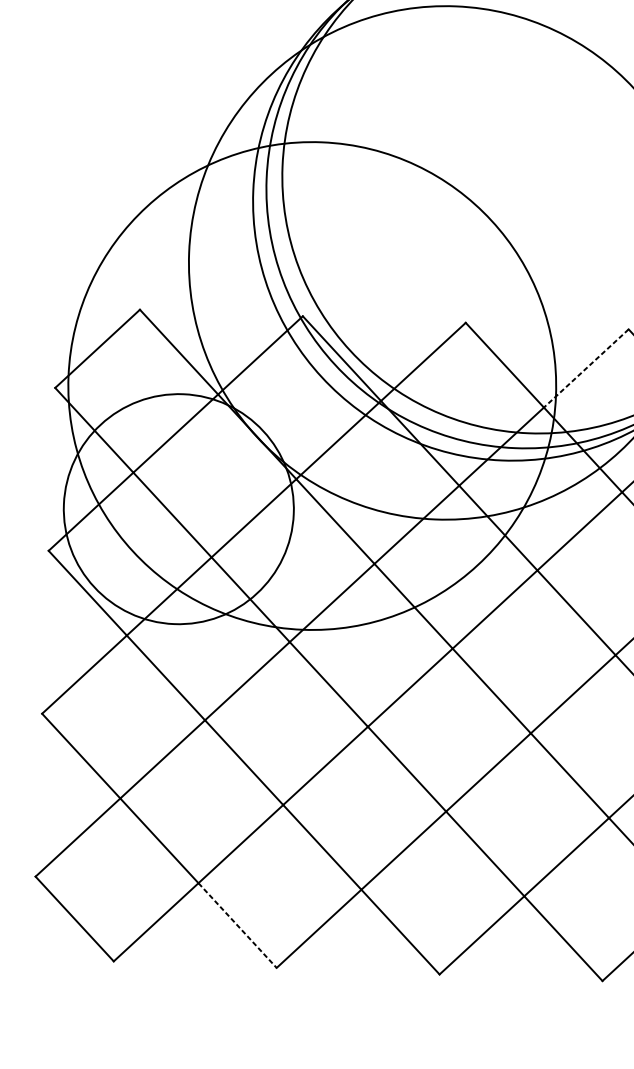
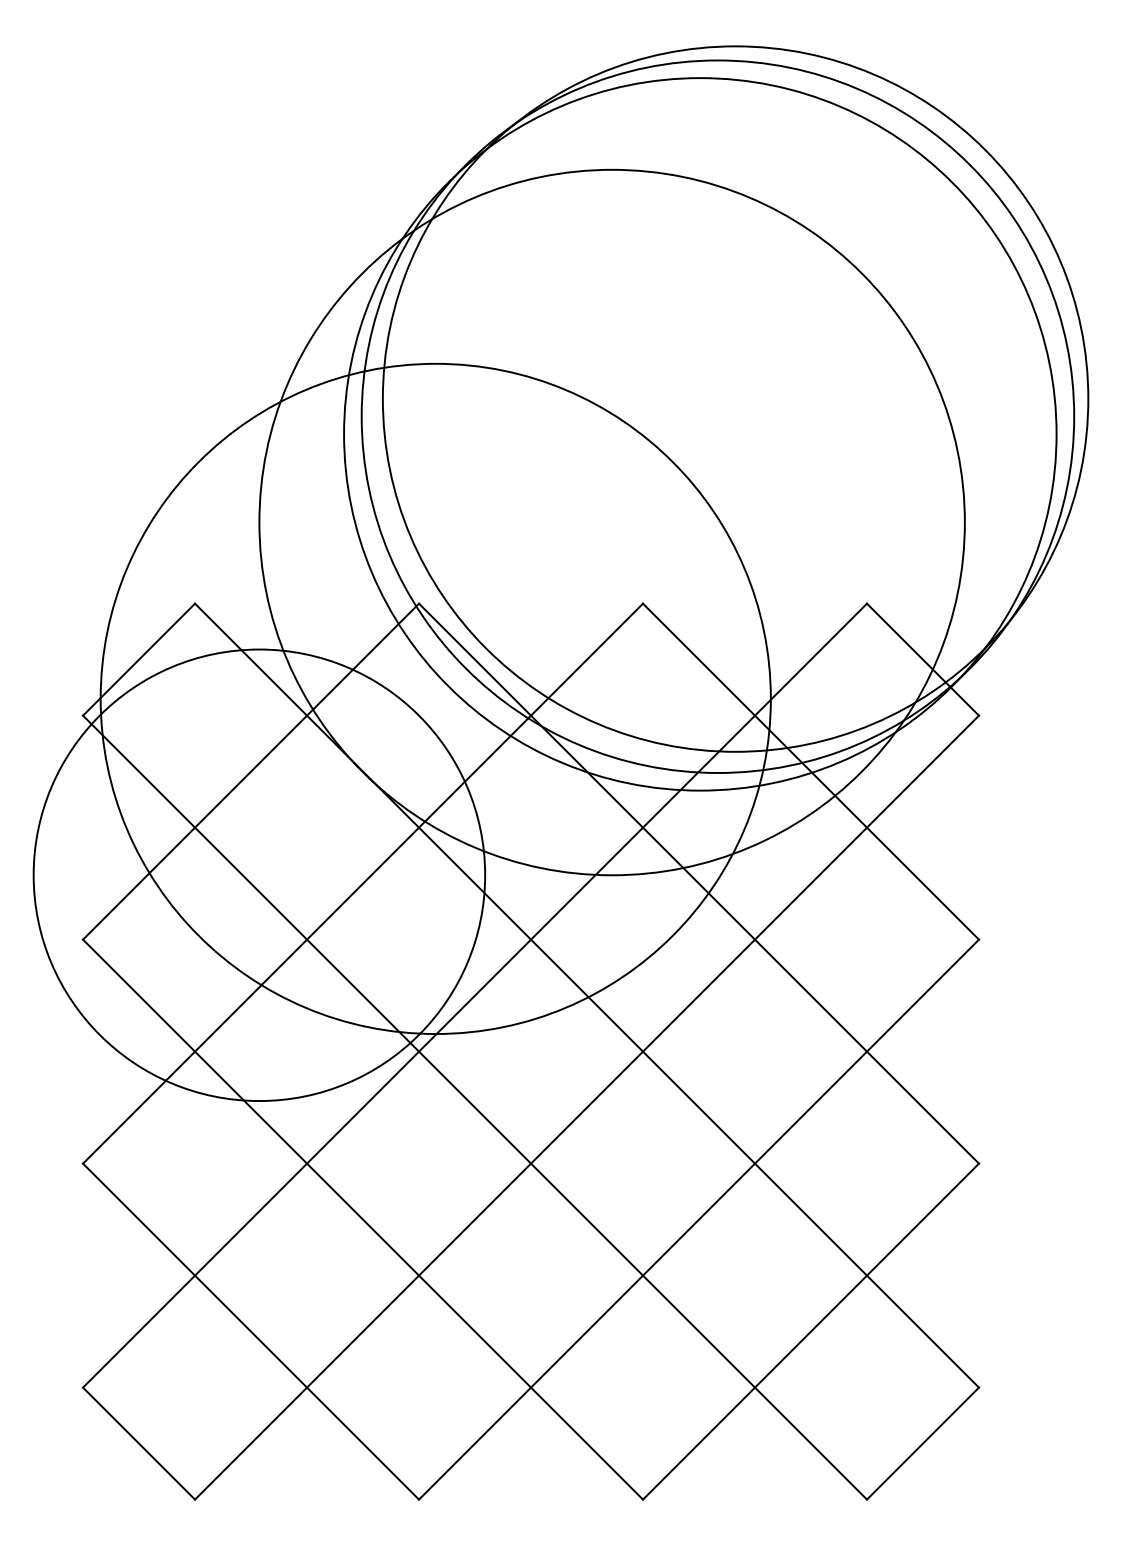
line: (585, 369) -> (810, 660), dashed -> solid
circle: (178, 509) -> (259, 875), size x1.43
line: (237, 925) -> (363, 1443), dashed -> solid

